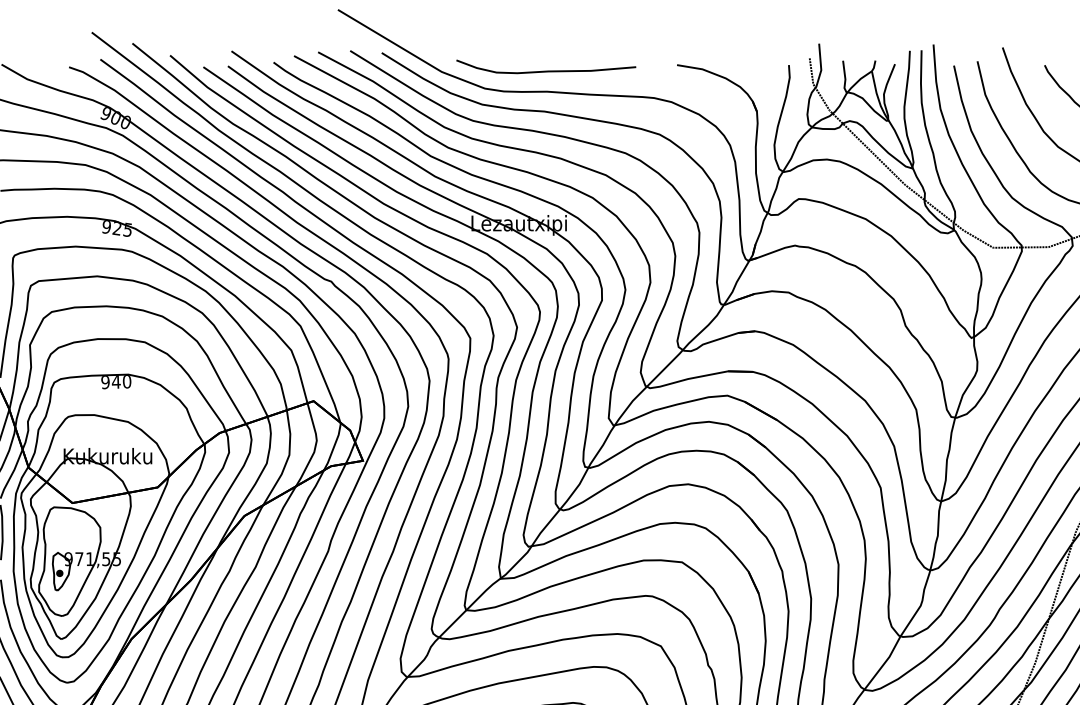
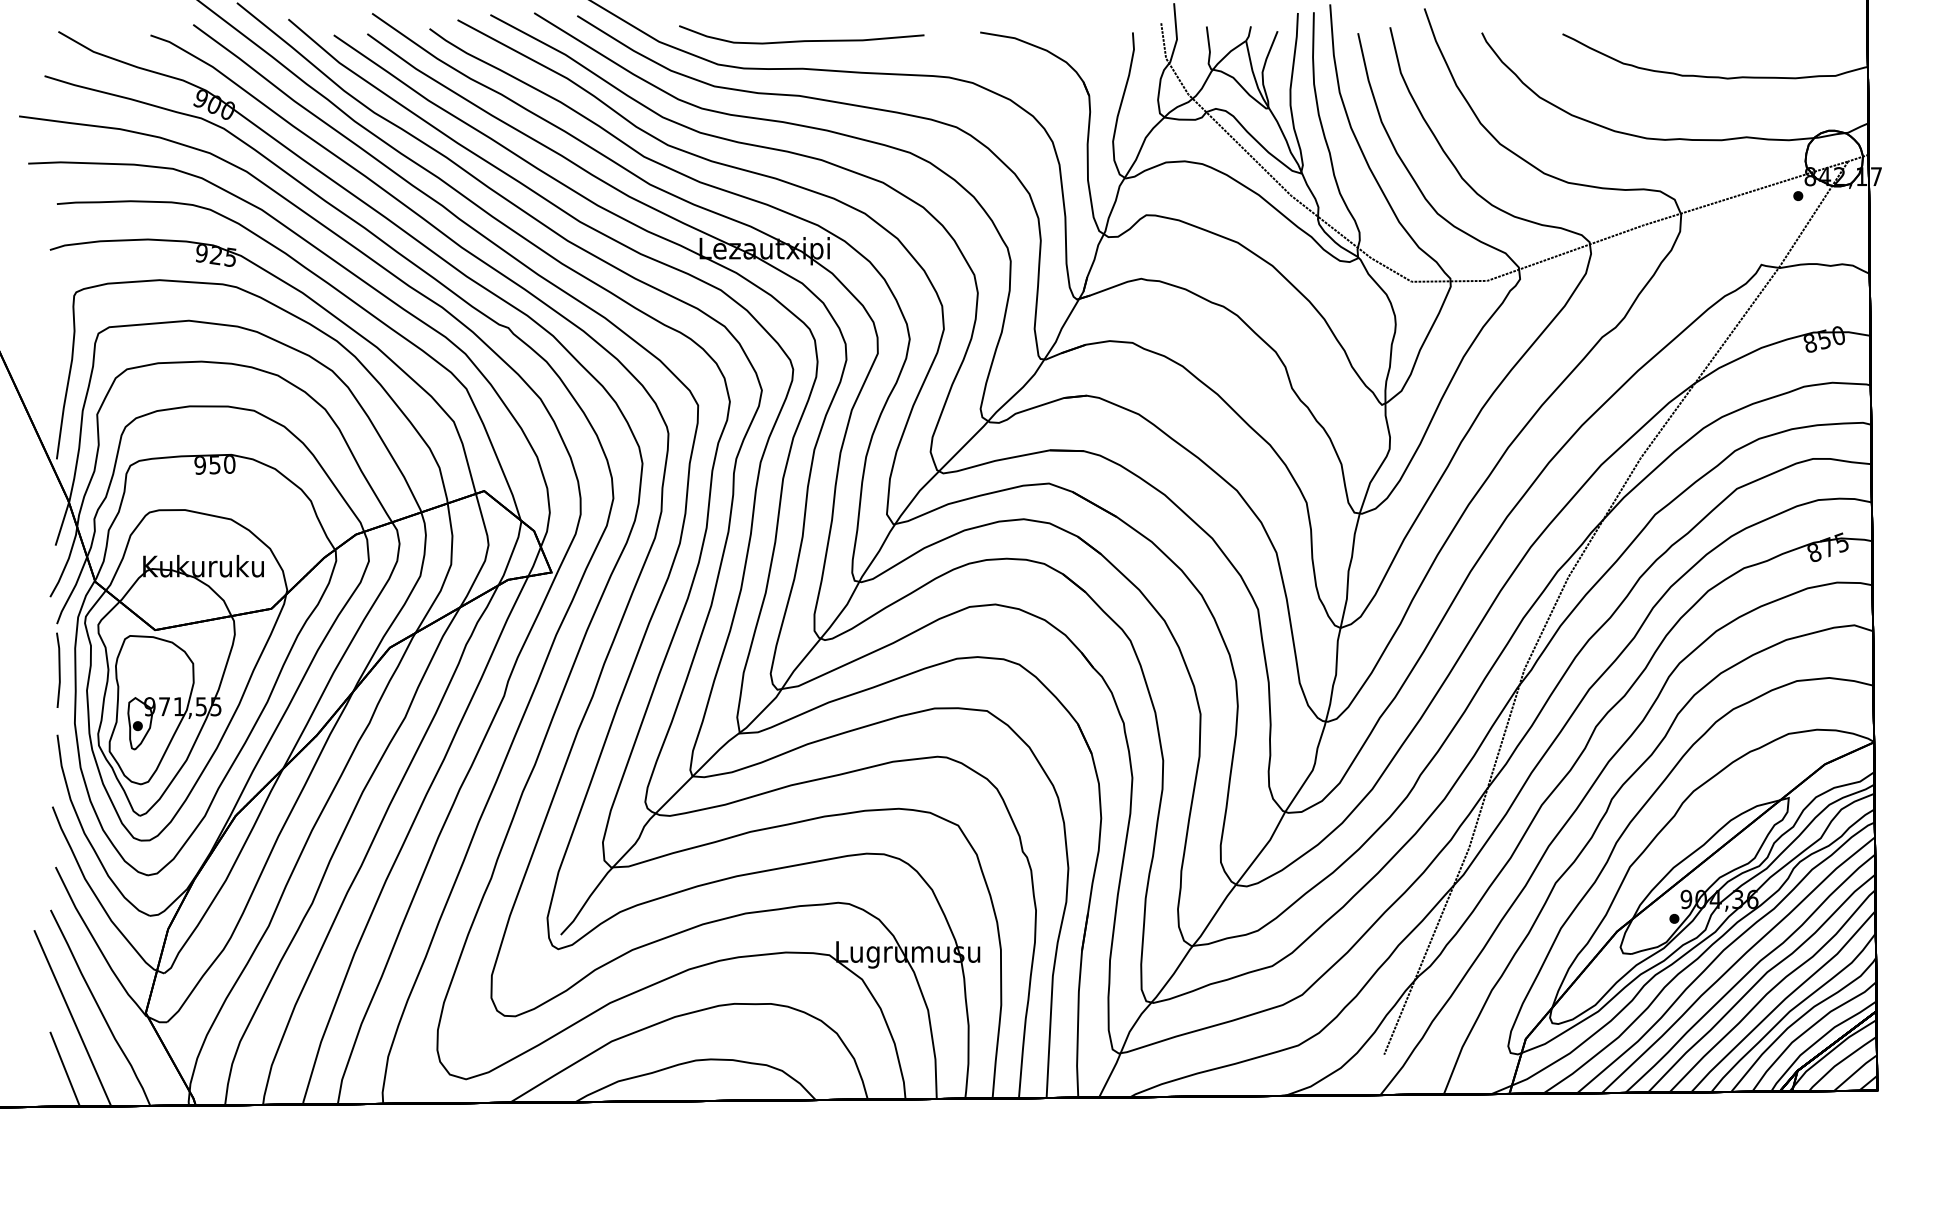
text: (116, 382) -> (215, 465), 940 -> 950

